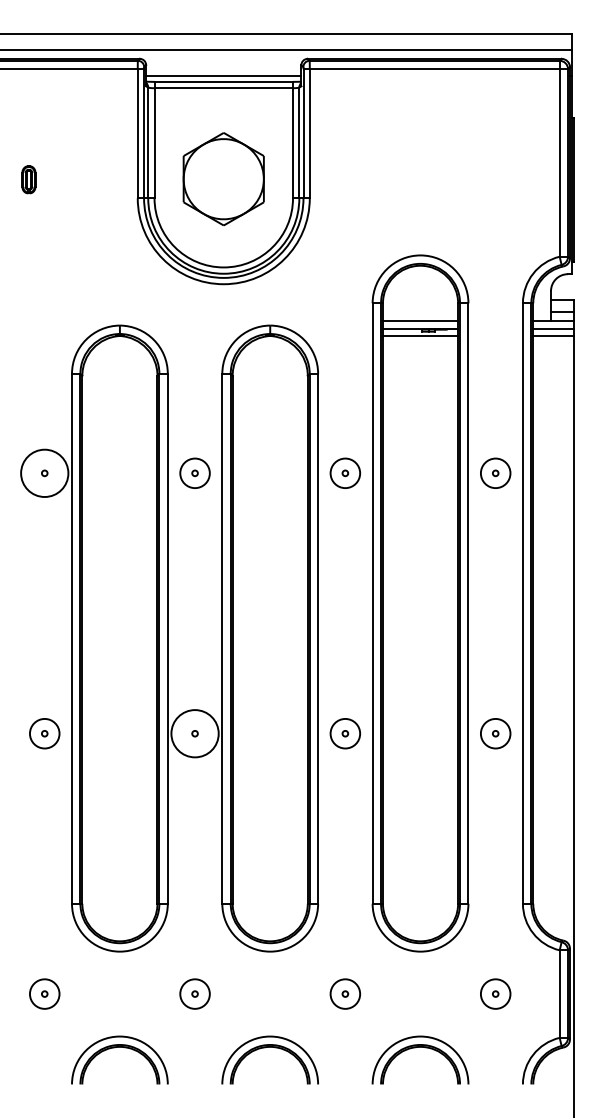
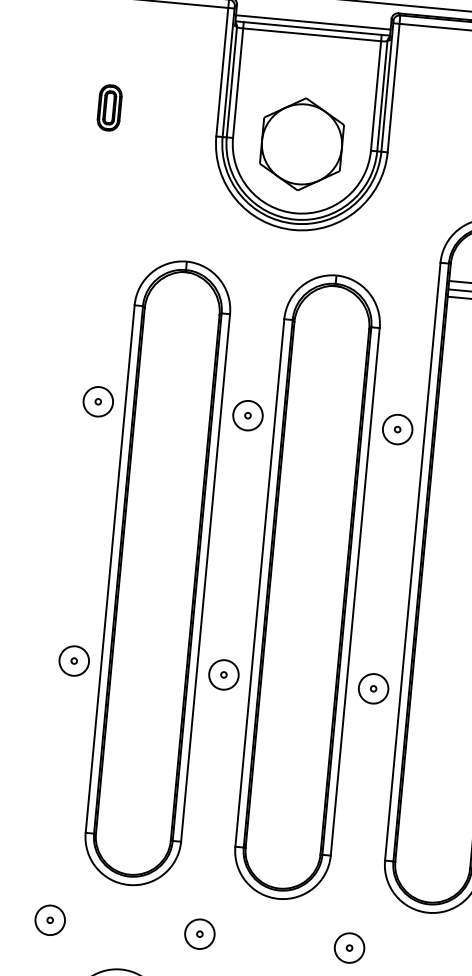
part: (28, 179) -> (109, 107), size x1.67
part: (223, 179) -> (301, 144), moved
circle: (44, 473) -> (98, 401), size x0.62
circle: (194, 733) -> (223, 674), size x0.62

